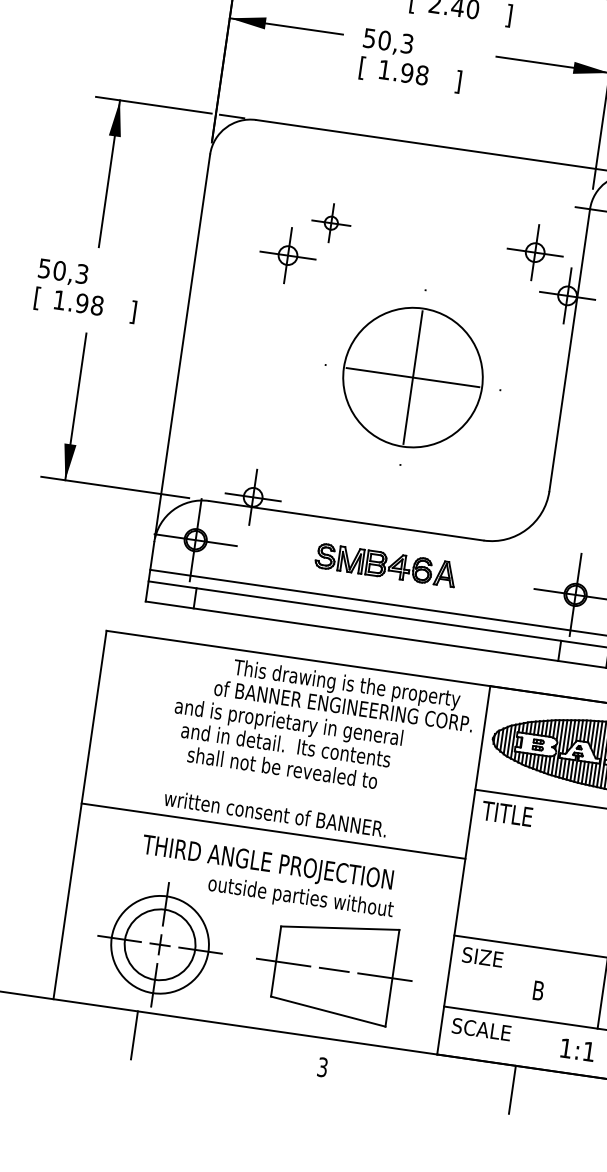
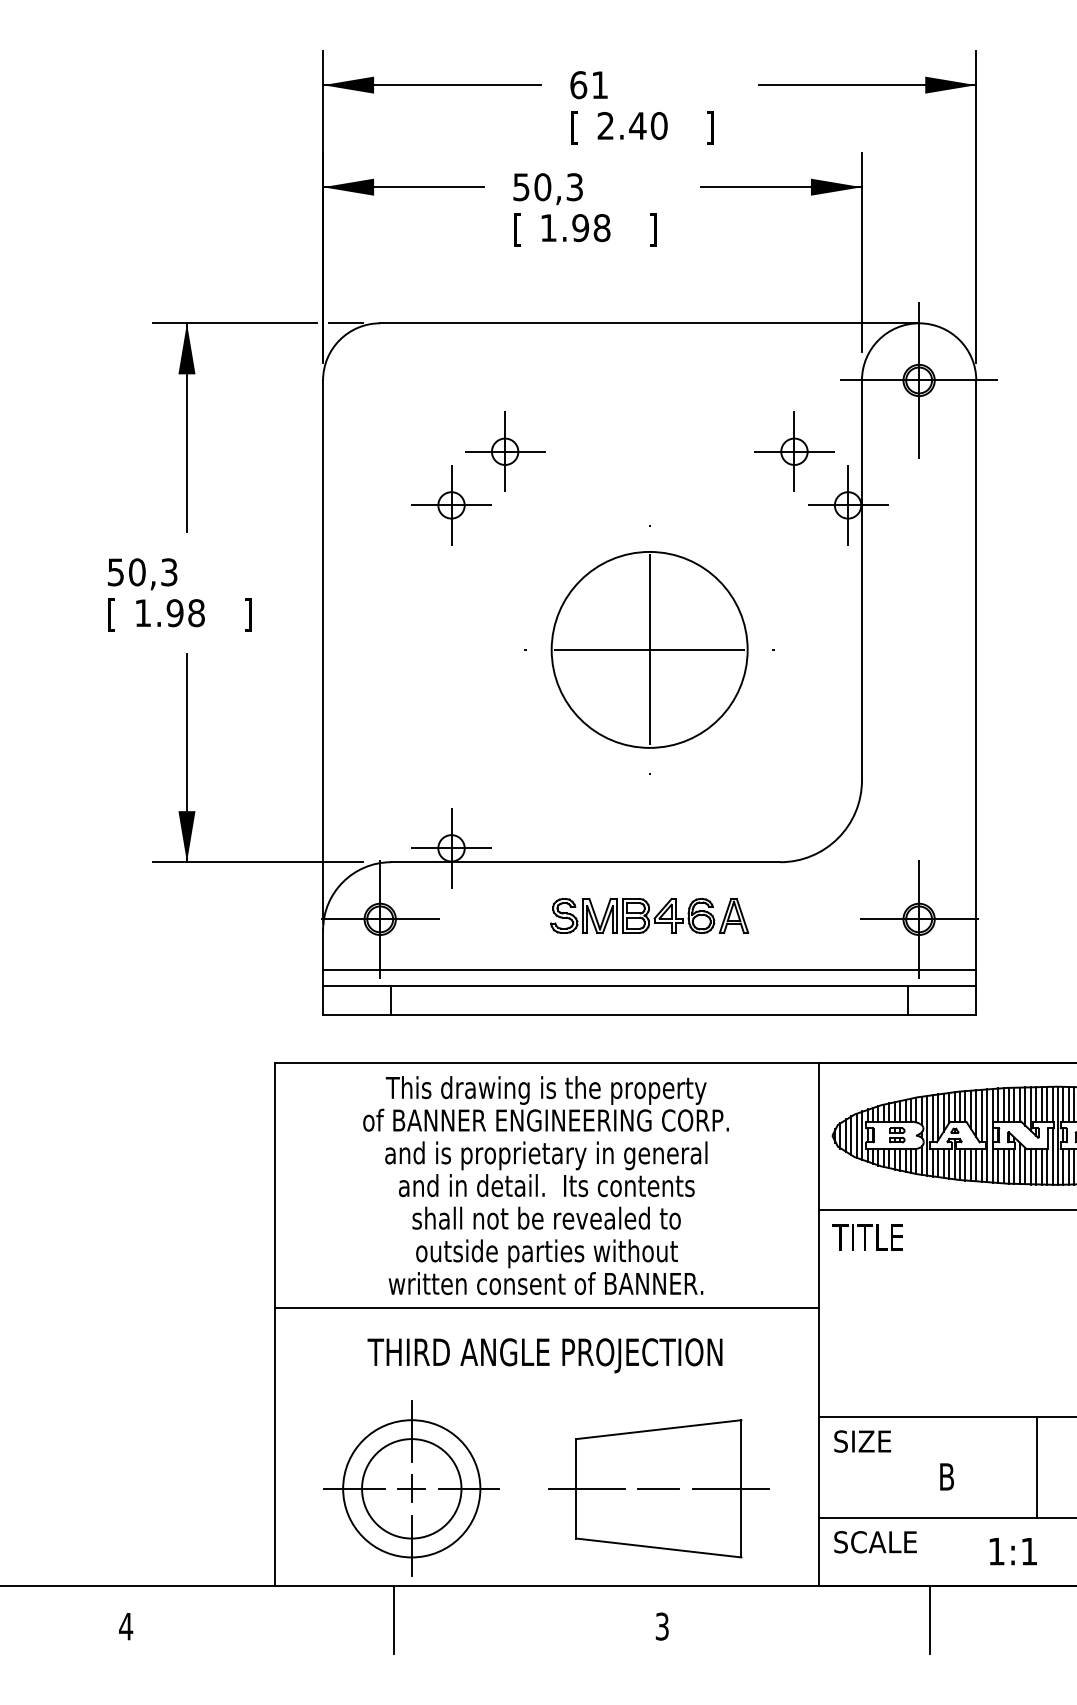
part: (331, 223) -> (505, 451), size x1.43
text: (344, 694) -> (545, 1103), moved
text: (300, 897) -> (546, 1253), moved

